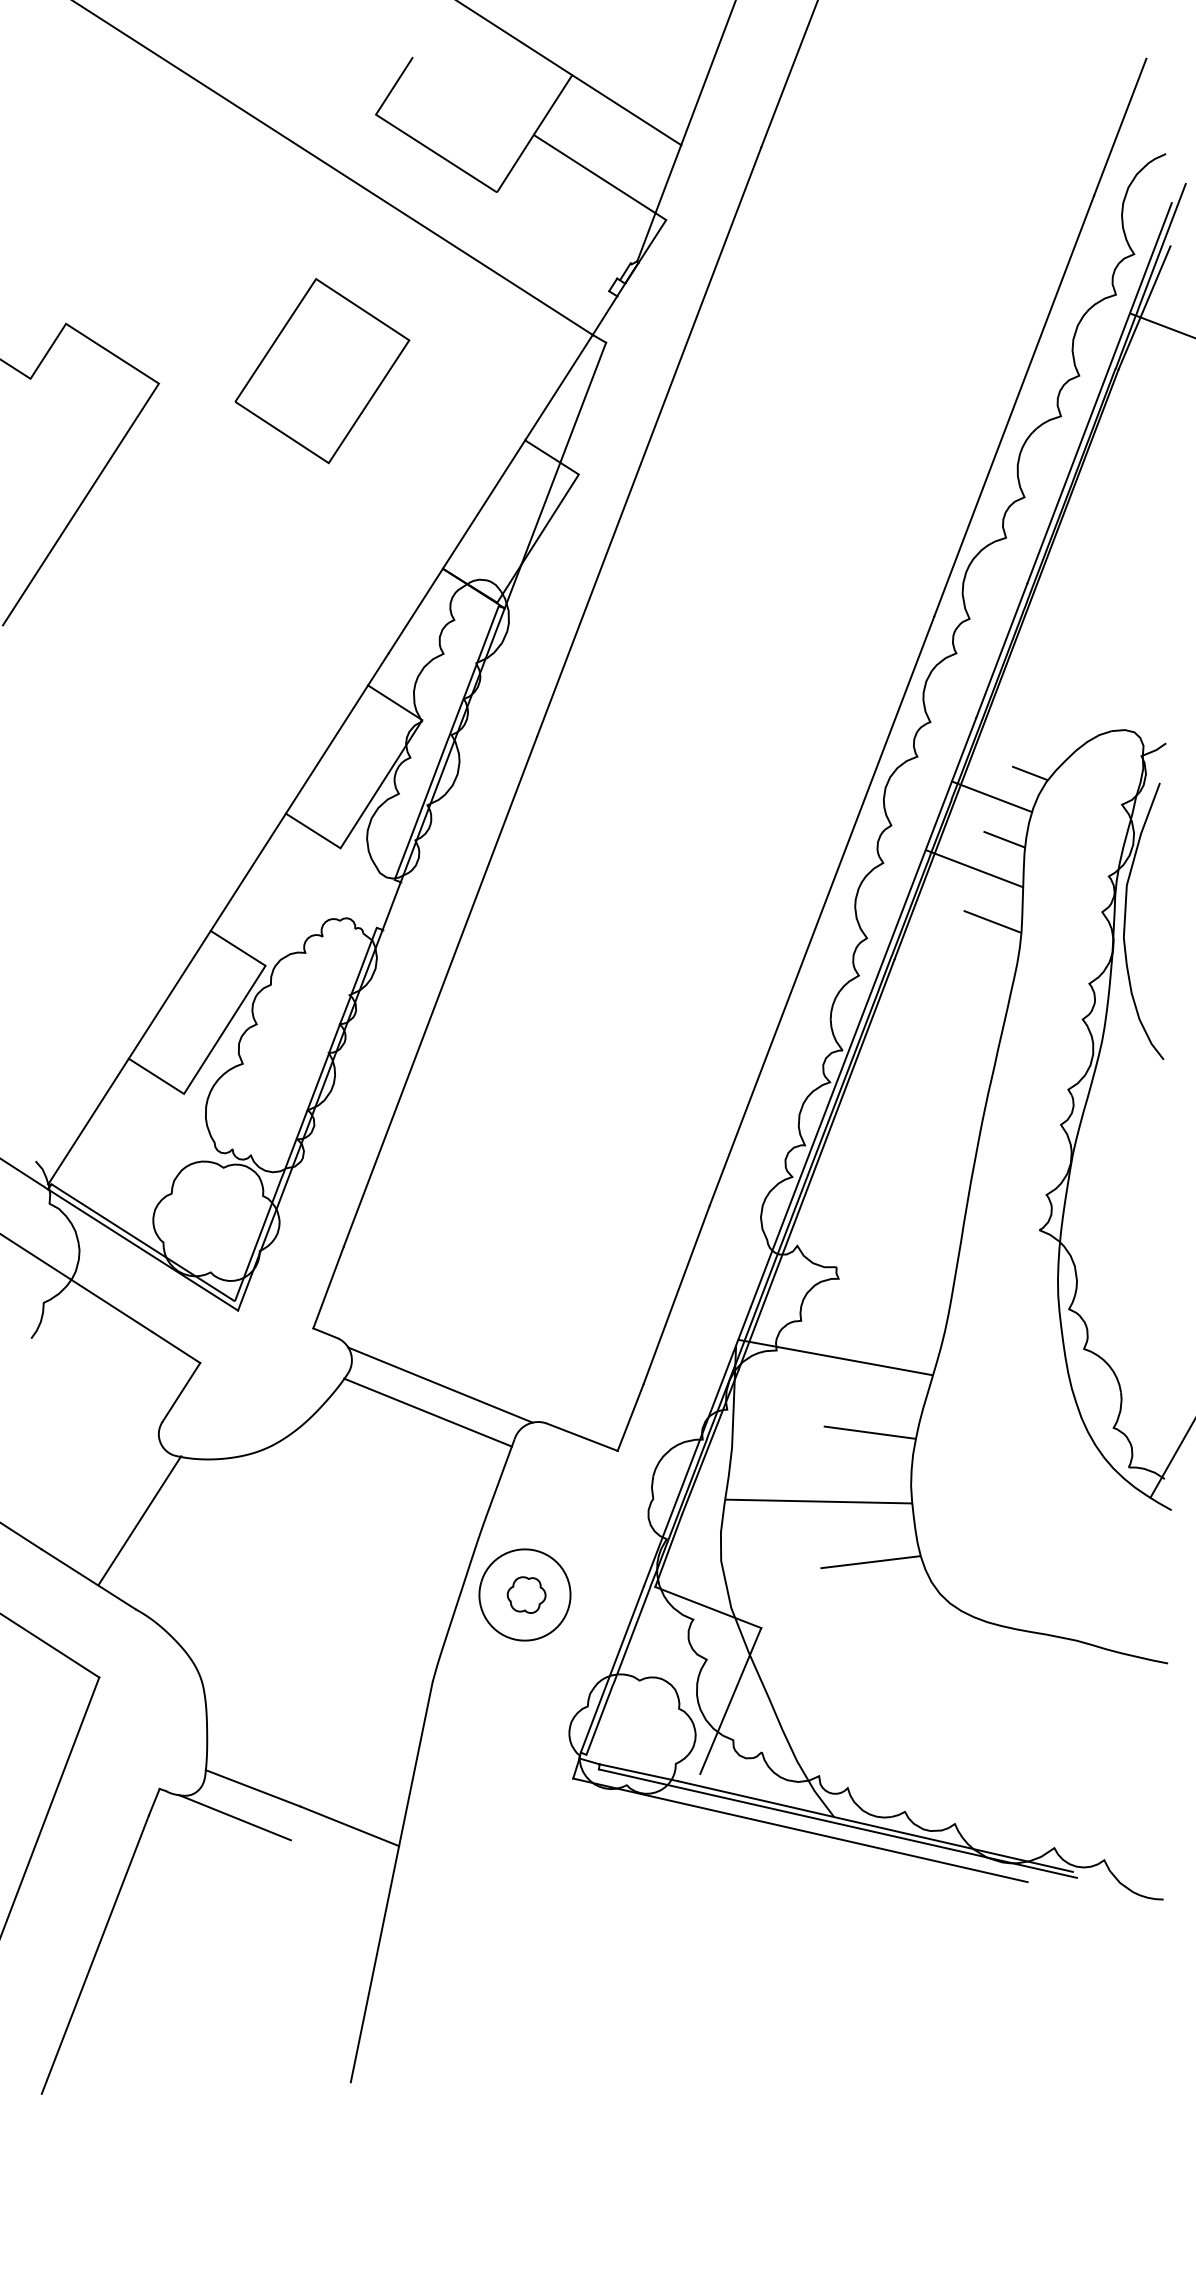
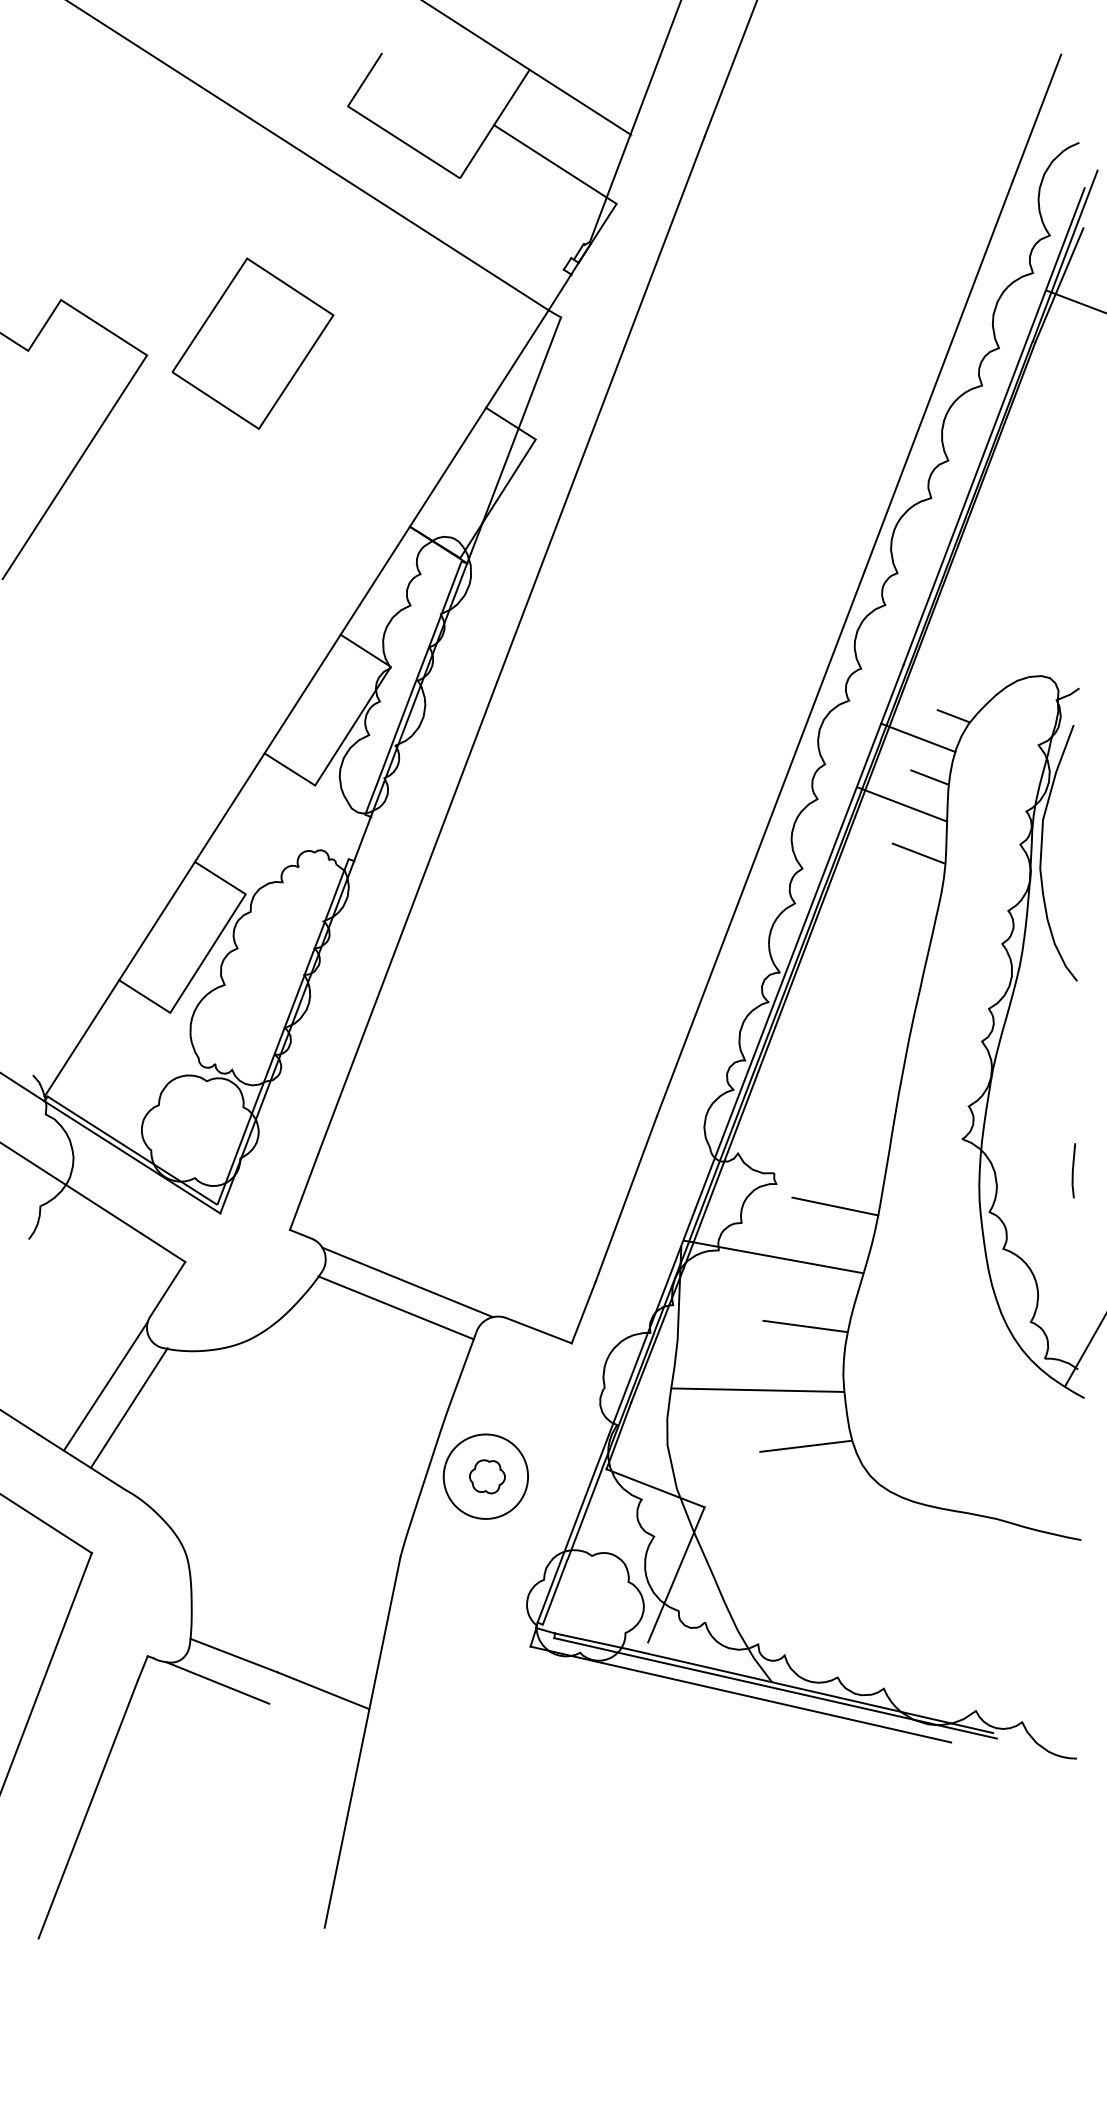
part: (322, 371) -> (253, 344), moved
line: (1159, 1264) -> (1073, 1170), added
line: (902, 1302) -> (835, 1205), added
line: (114, 1496) -> (105, 1385), added

